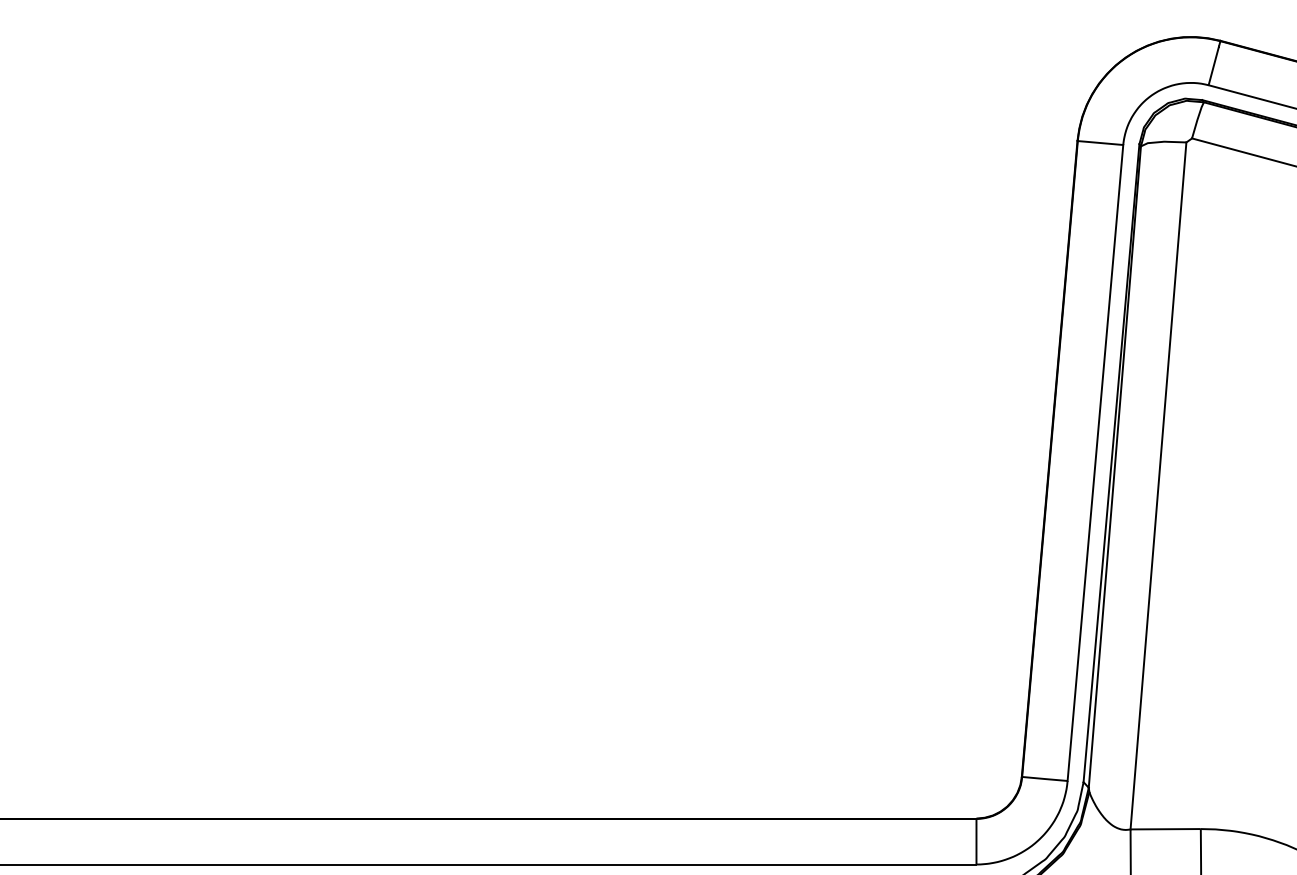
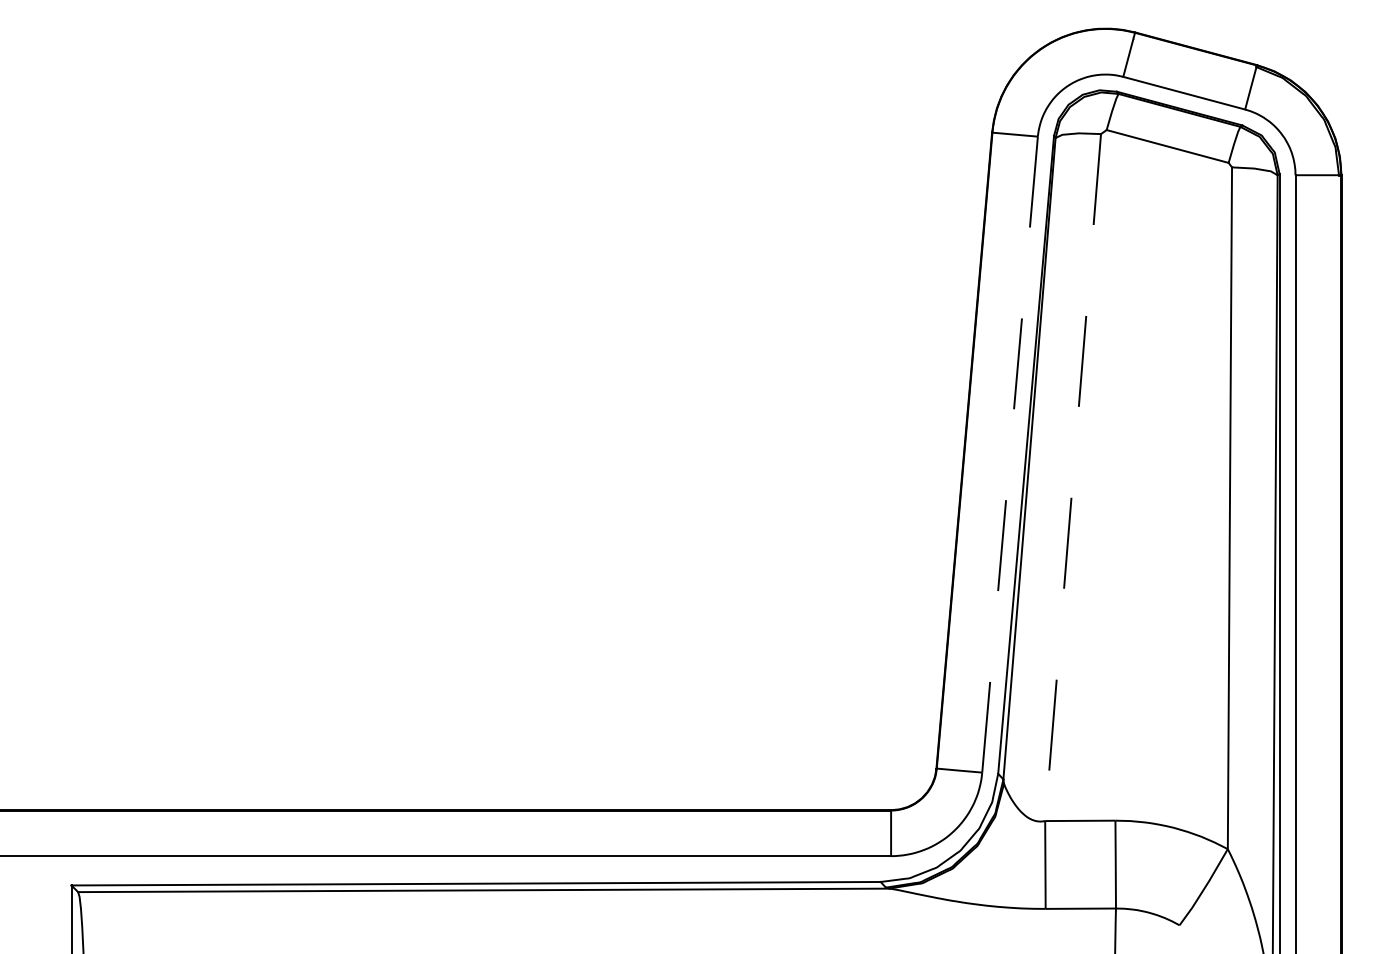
line: (1095, 463) -> (1010, 455), solid -> dashed
line: (1158, 485) -> (1073, 477), solid -> dashed

